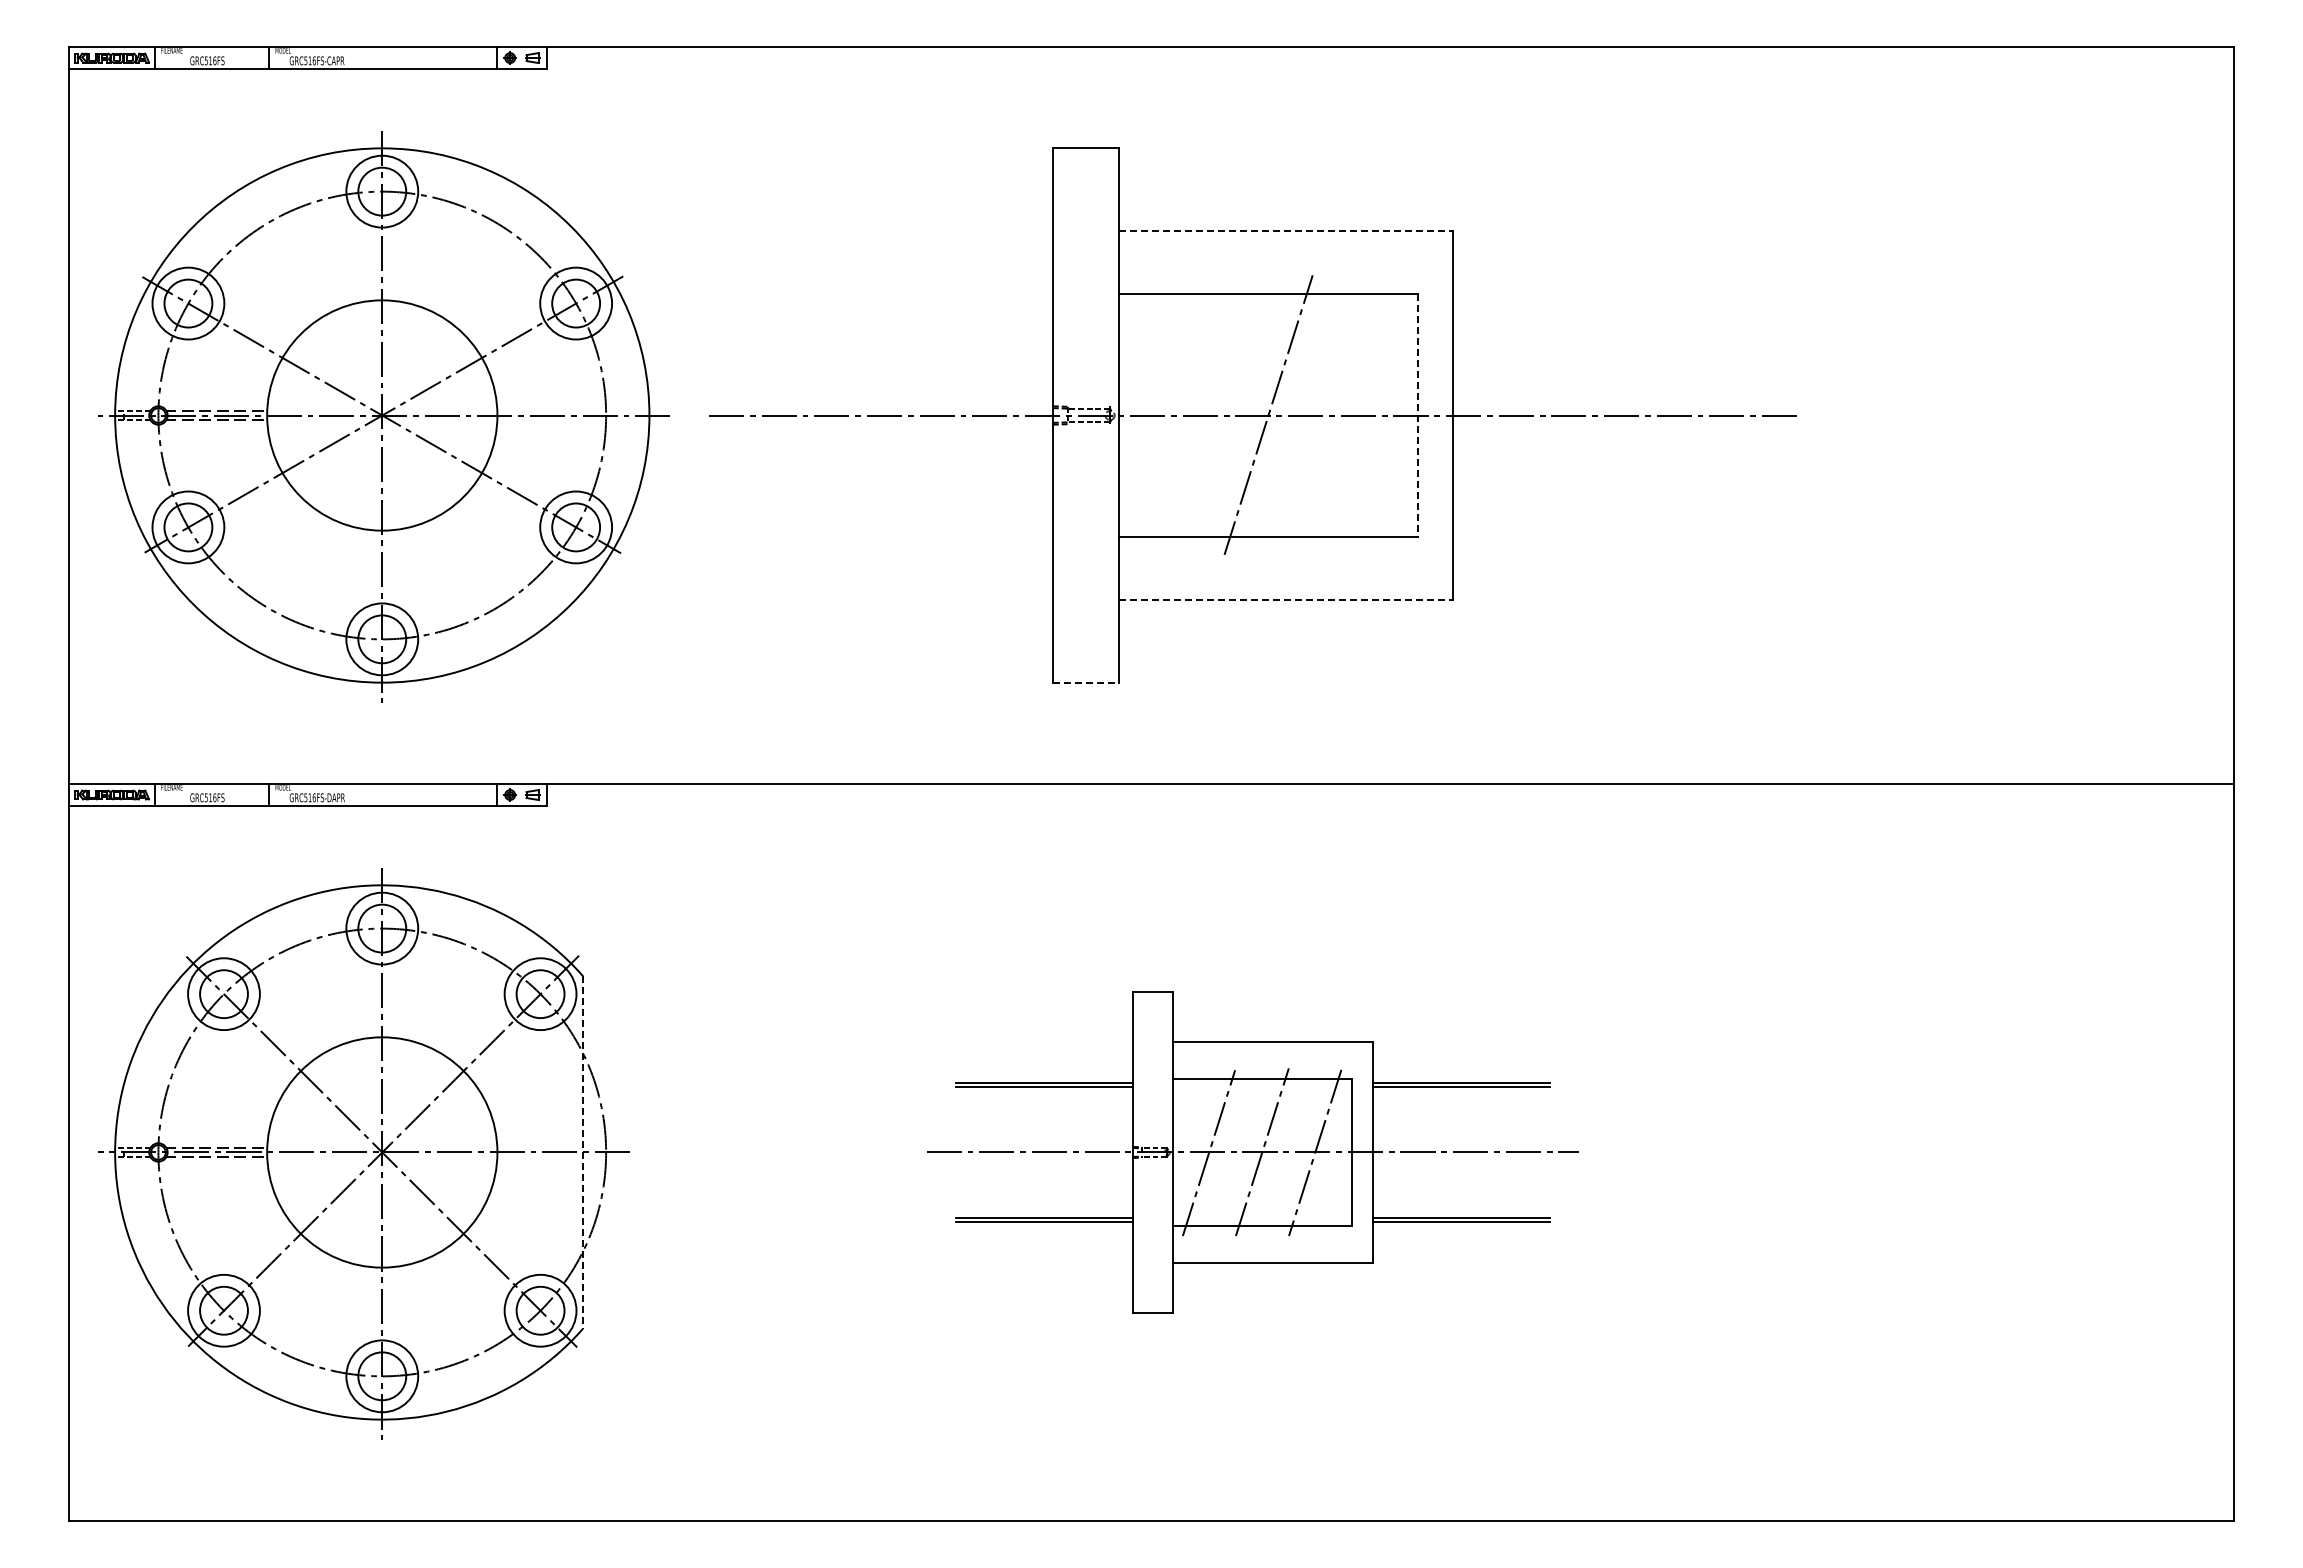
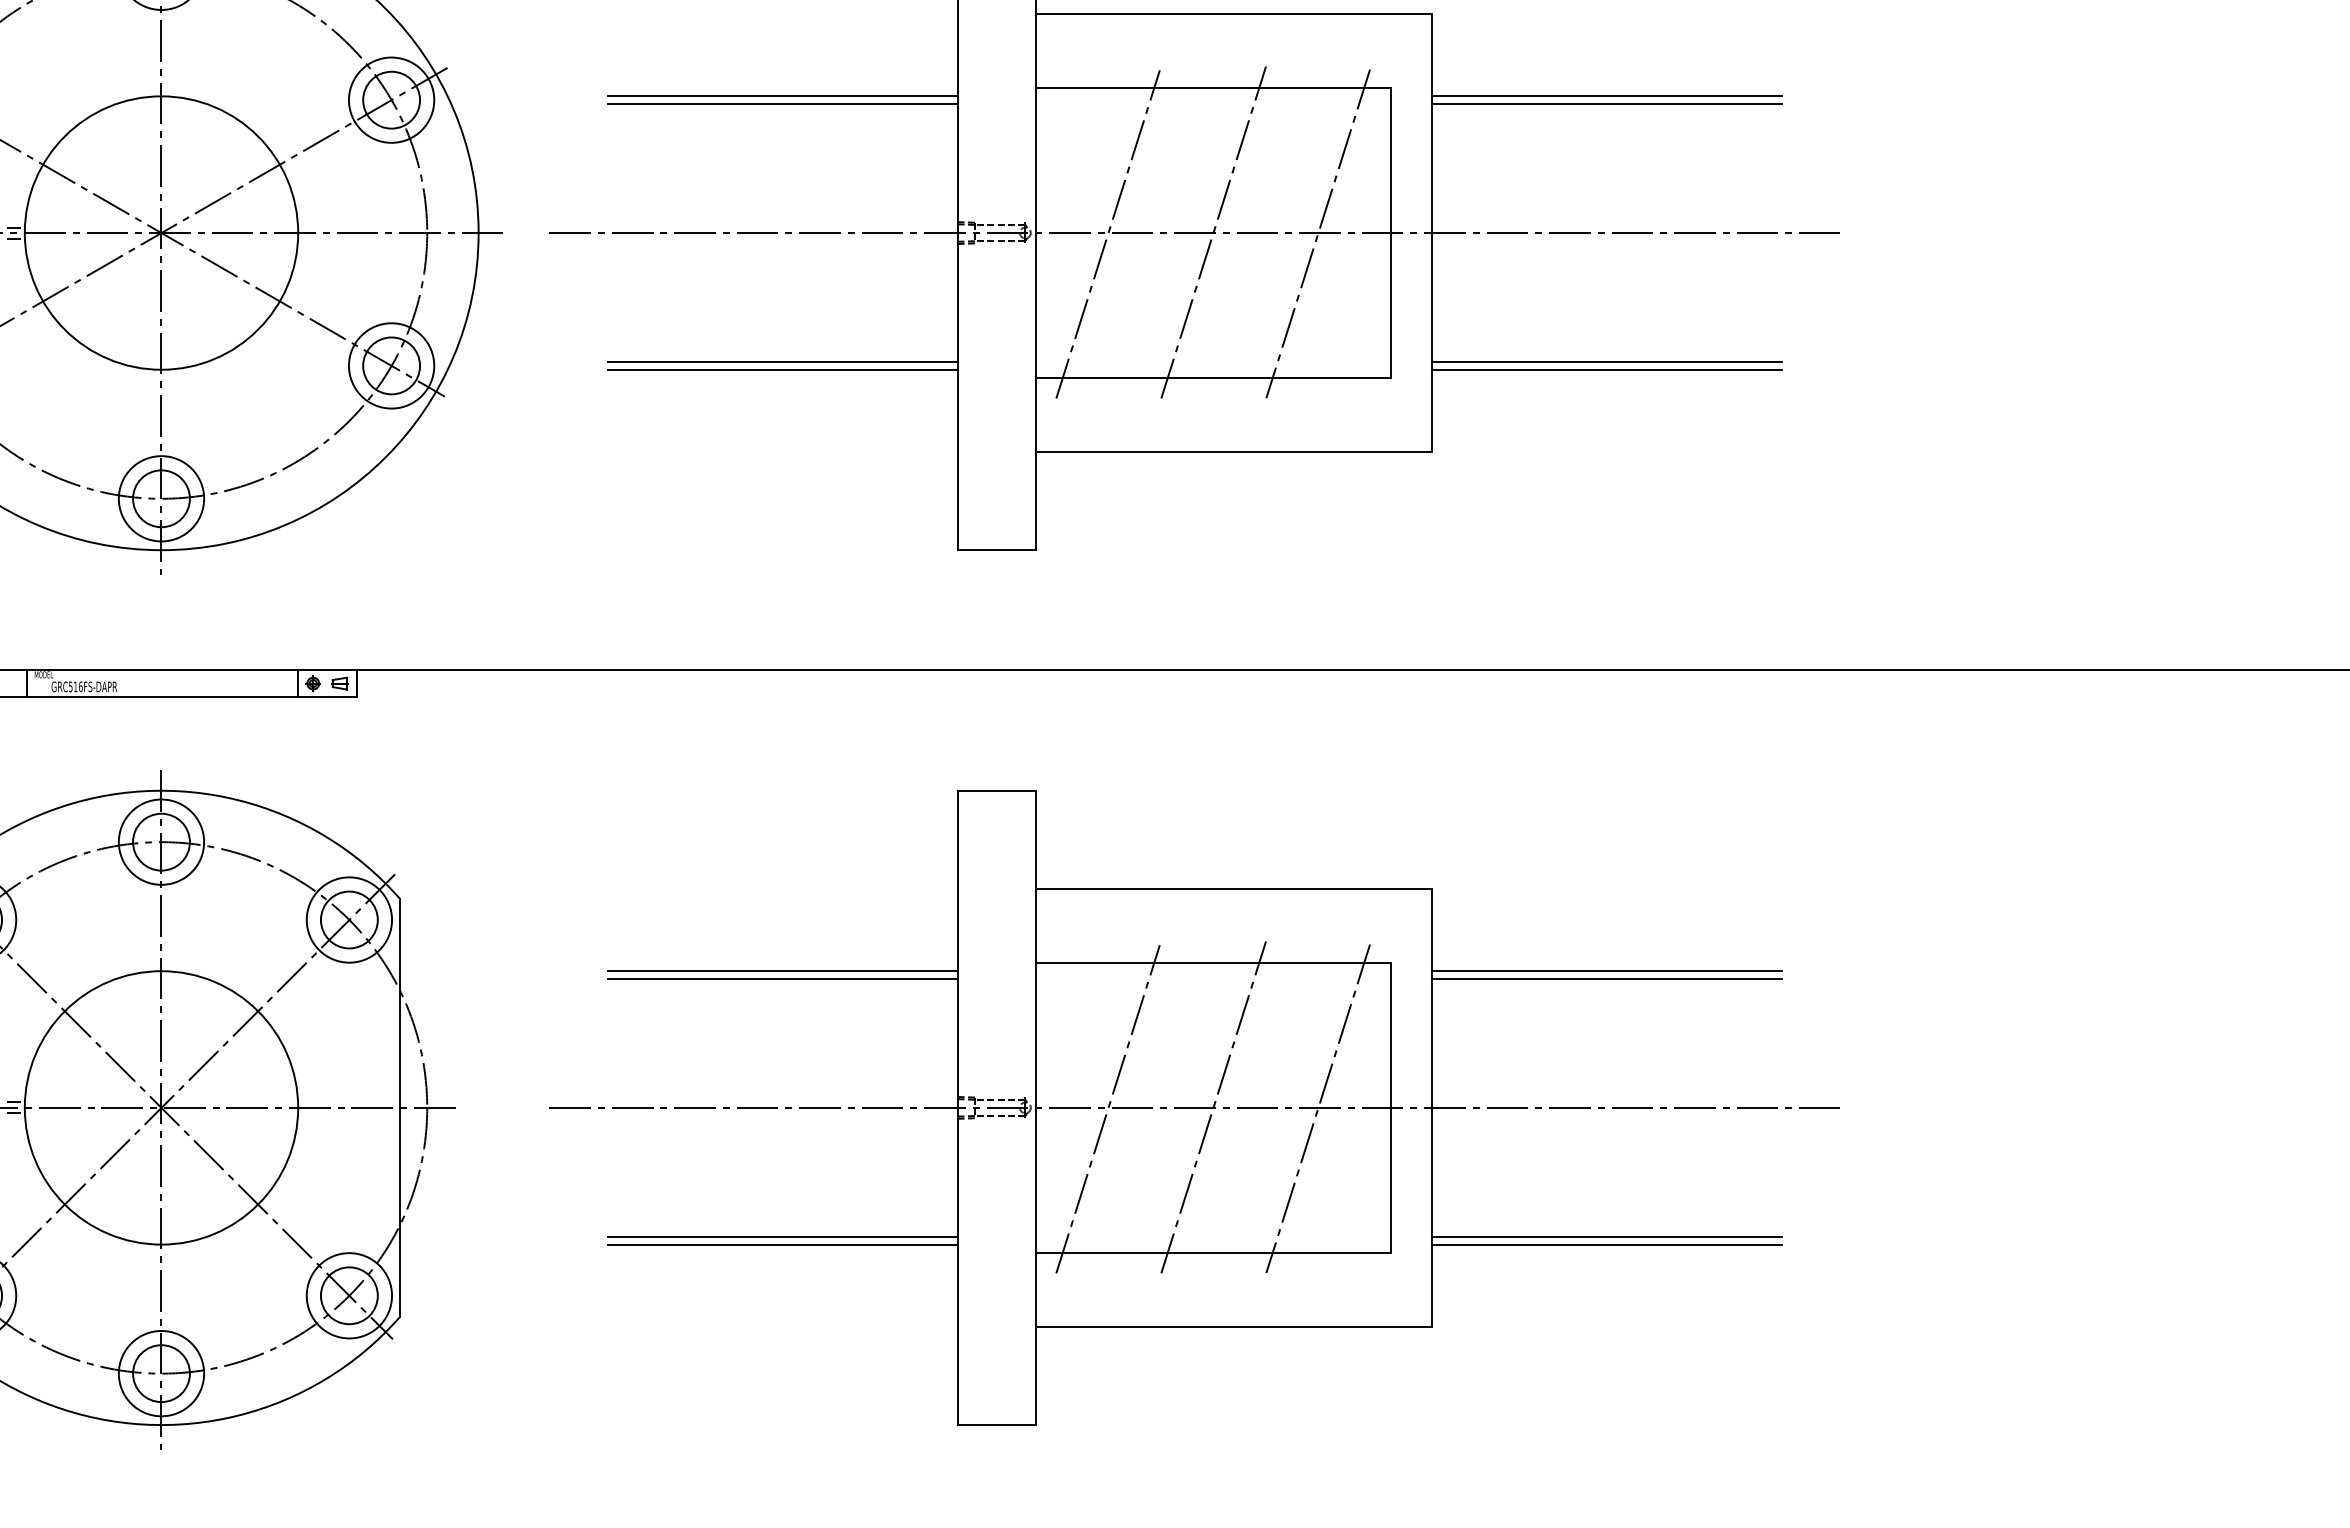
line: (1285, 231) -> (1233, 14), dashed -> solid
line: (905, 300) -> (782, 96), added
line: (1599, 300) -> (1606, 96), added
line: (905, 307) -> (782, 104), added
line: (1599, 307) -> (1606, 104), added
line: (1356, 415) -> (1317, 233), added
line: (1417, 415) -> (1390, 233), dashed -> solid
line: (1179, 416) -> (1107, 234), added
line: (905, 524) -> (782, 362), added
line: (1599, 524) -> (1606, 362), added
line: (905, 530) -> (782, 369), added
line: (1599, 530) -> (1606, 369), added
line: (1285, 599) -> (1233, 451), dashed -> solid
line: (1086, 682) -> (997, 550), dashed -> solid
line: (583, 1152) -> (400, 1107), dashed -> solid
part: (1252, 1152) -> (1194, 1107), size x1.67

